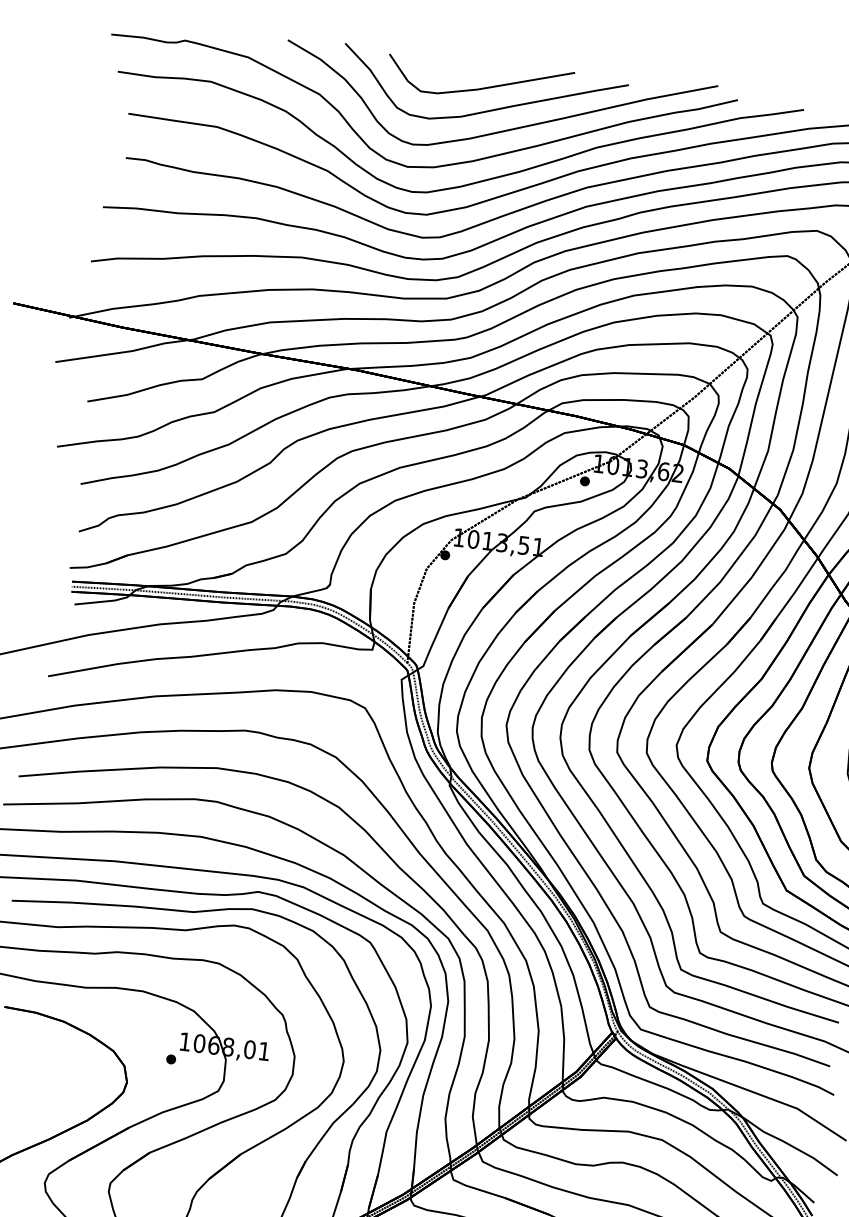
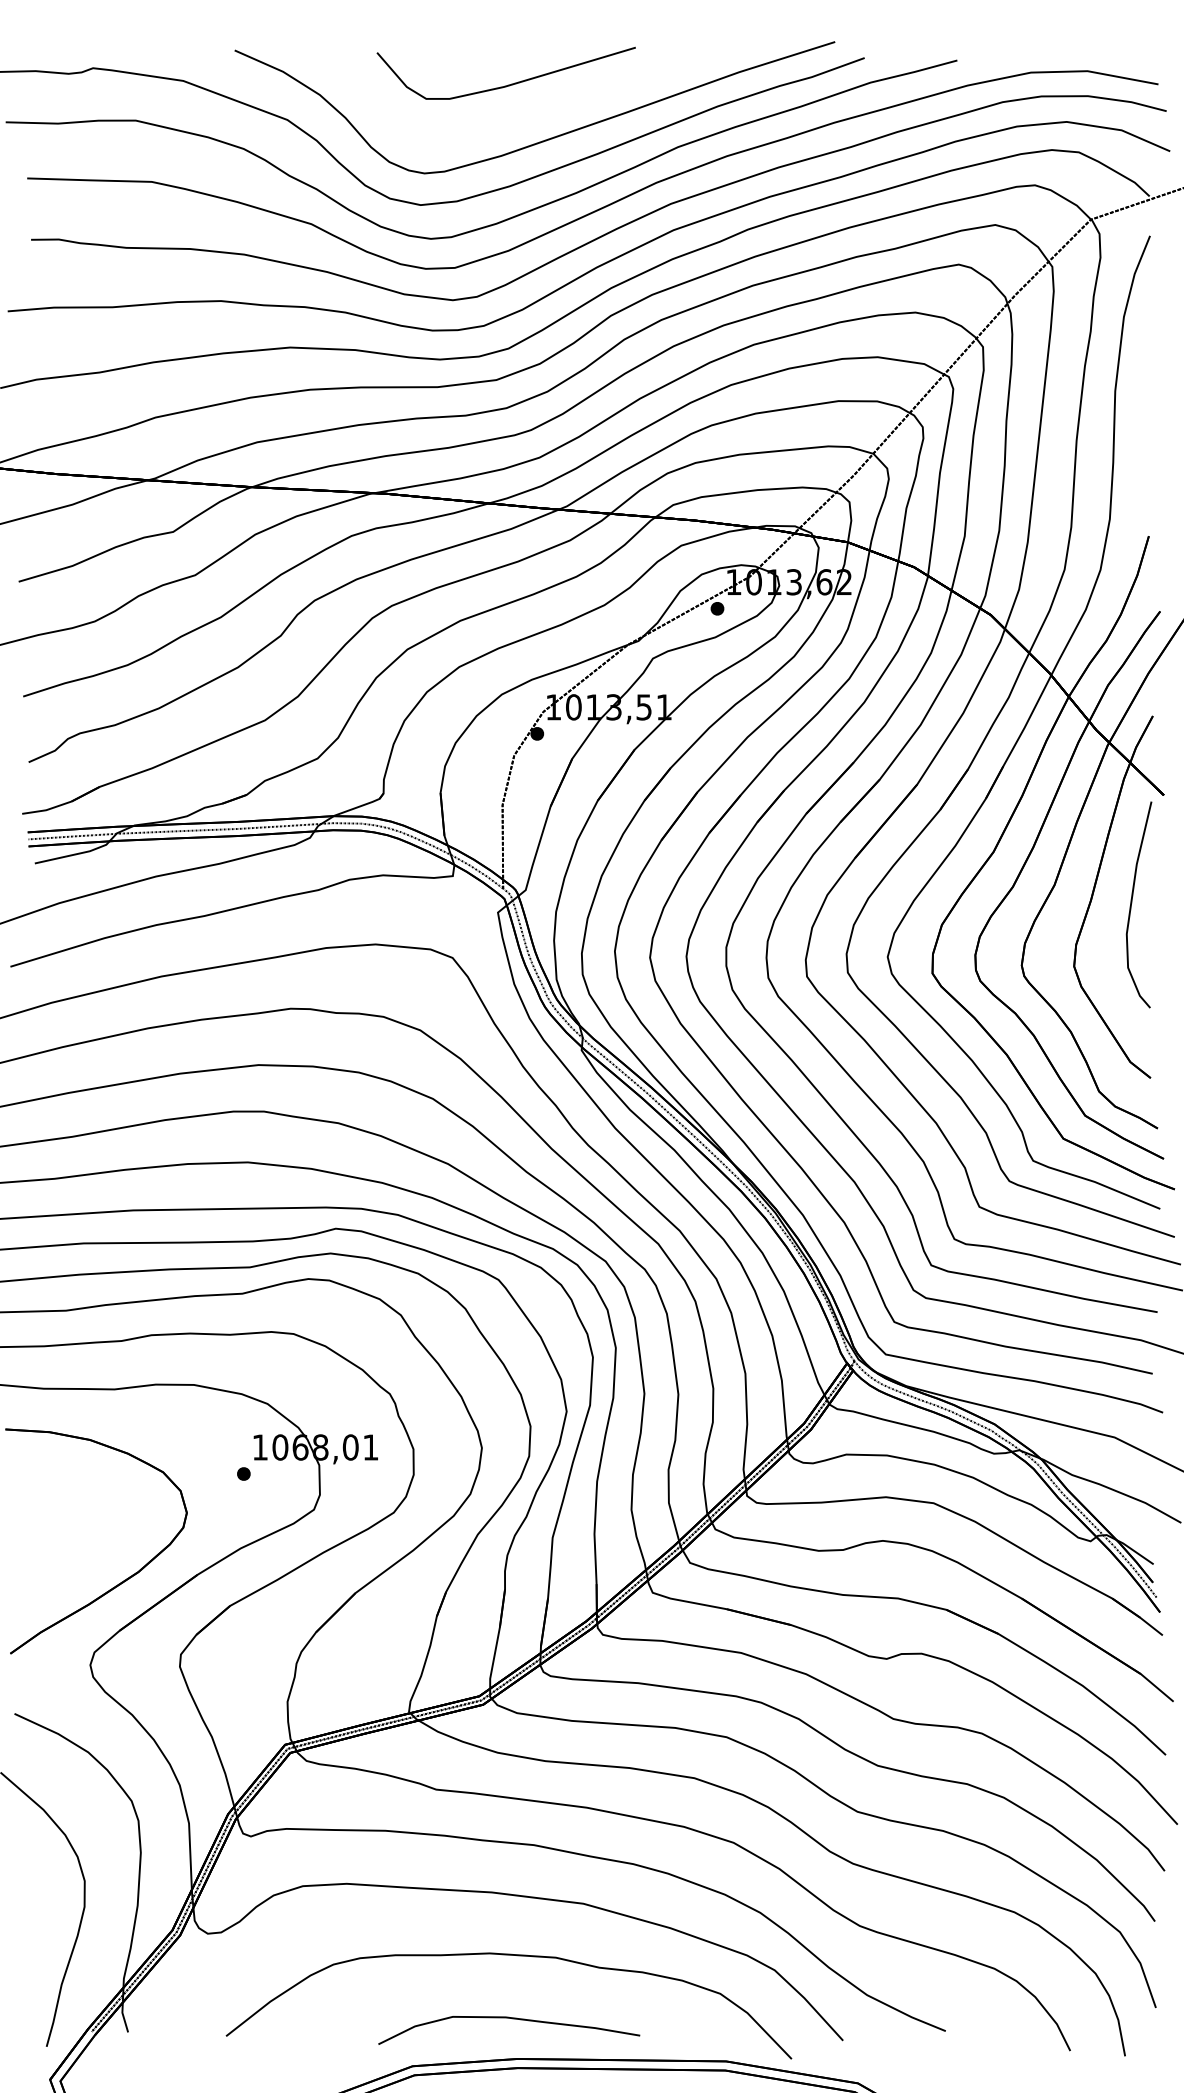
part: (486, 110) -> (520, 114), removed

